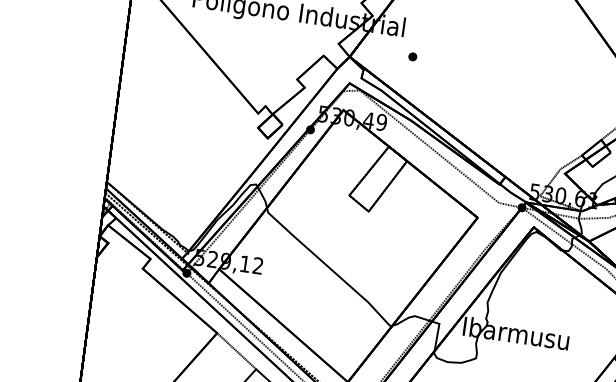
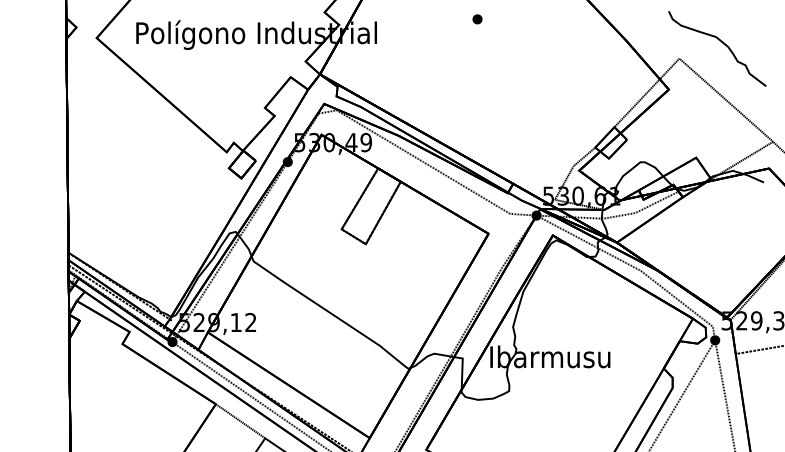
part: (412, 57) -> (477, 19), moved

